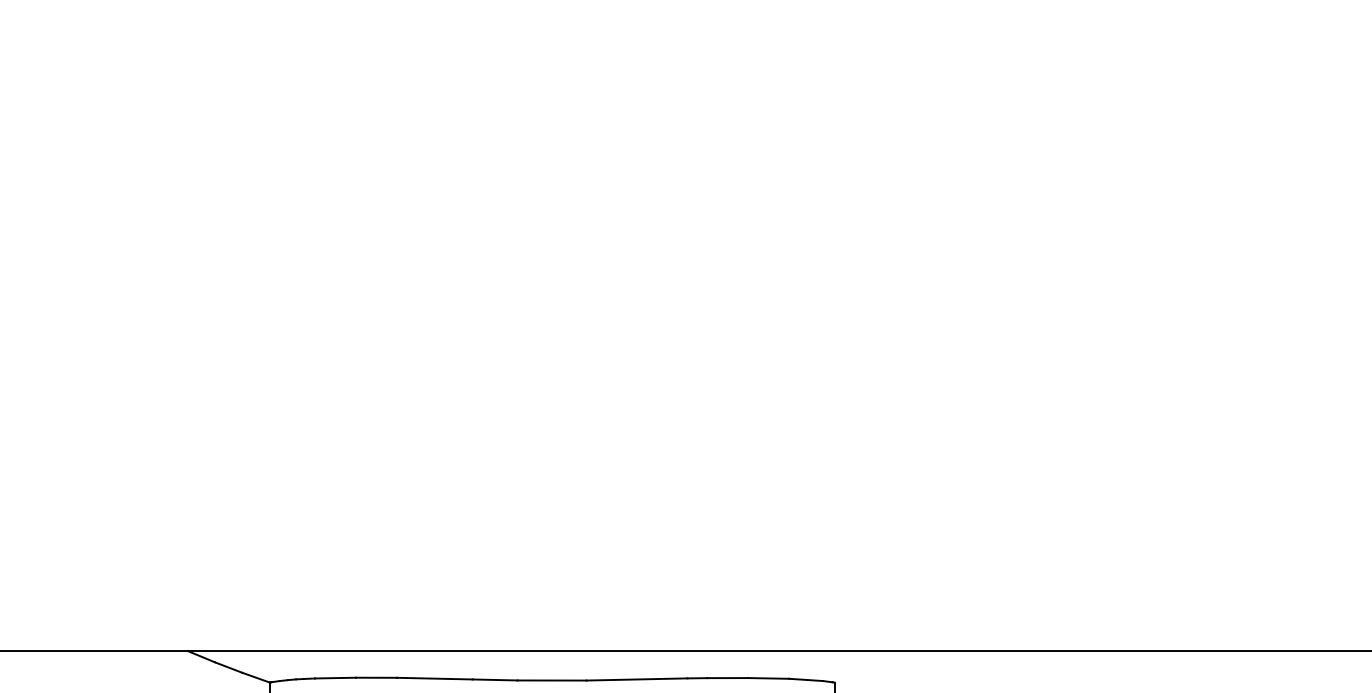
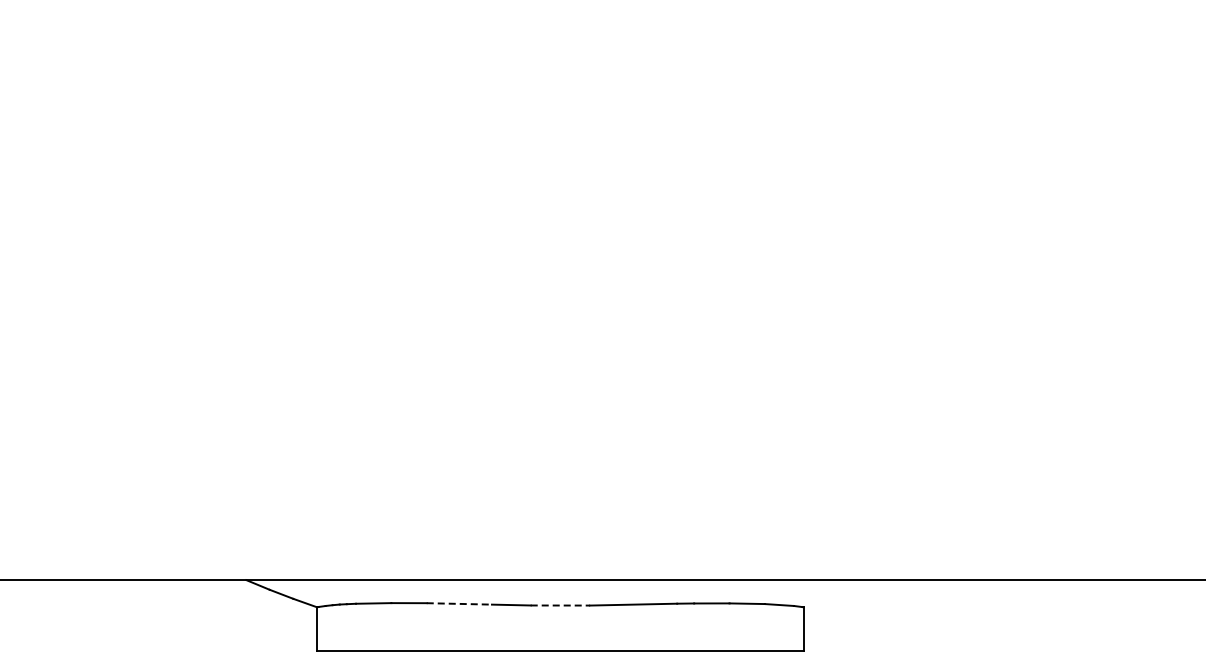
line: (434, 678) -> (459, 603), solid -> dashed
line: (552, 680) -> (560, 605), solid -> dashed

